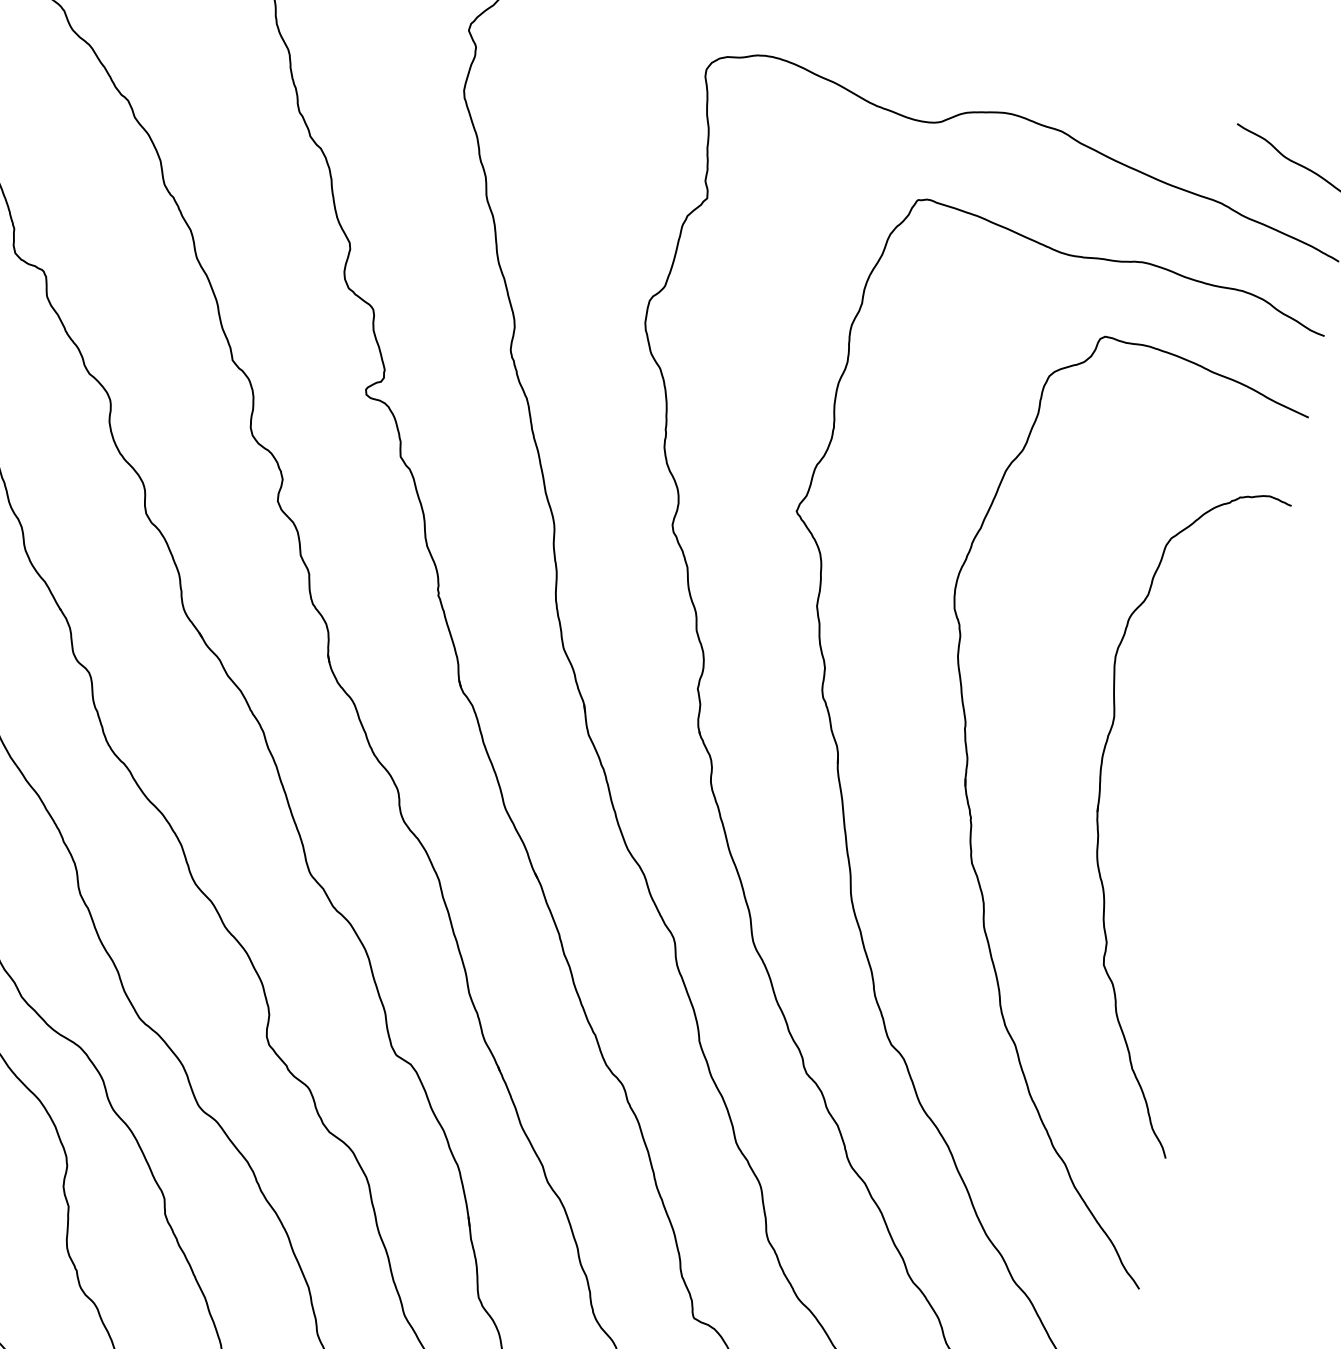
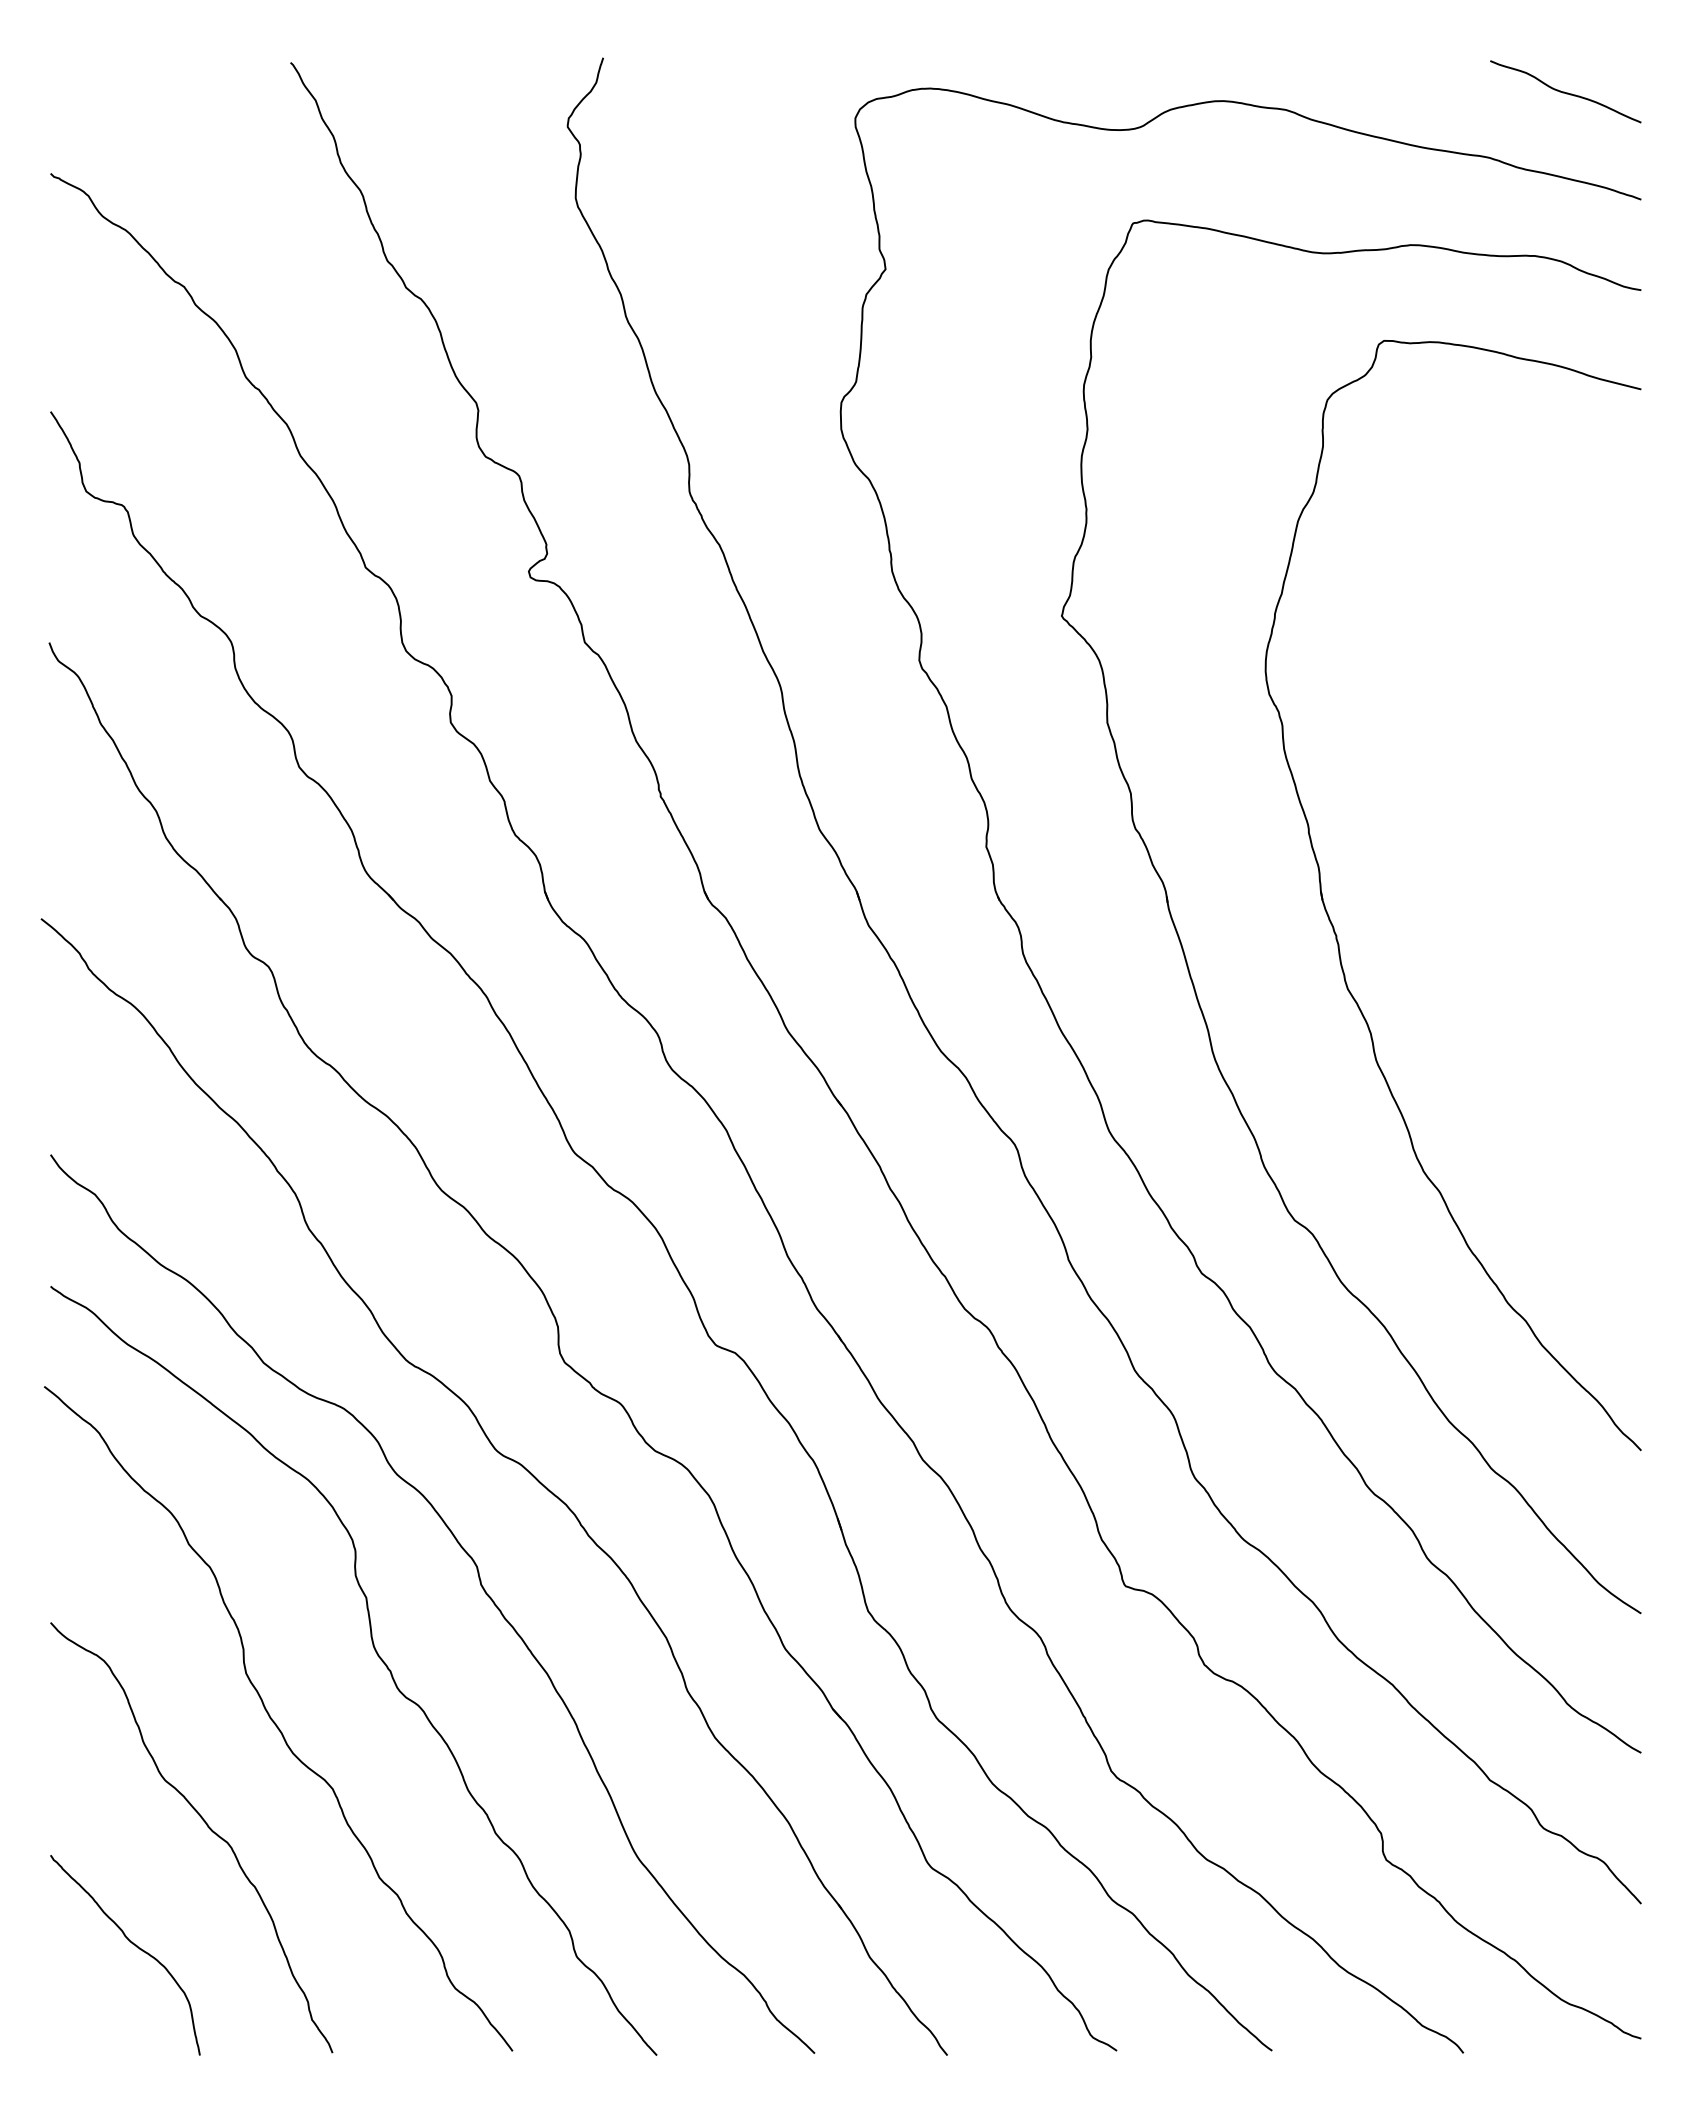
part: (1098, 809) -> (1484, 897), removed

